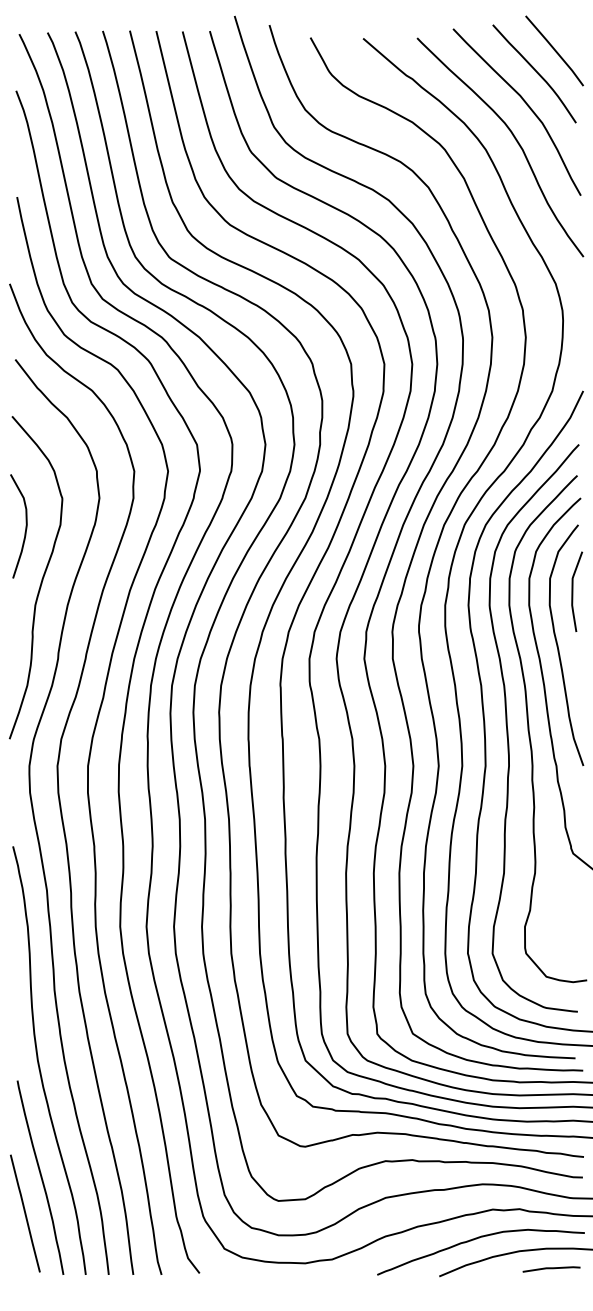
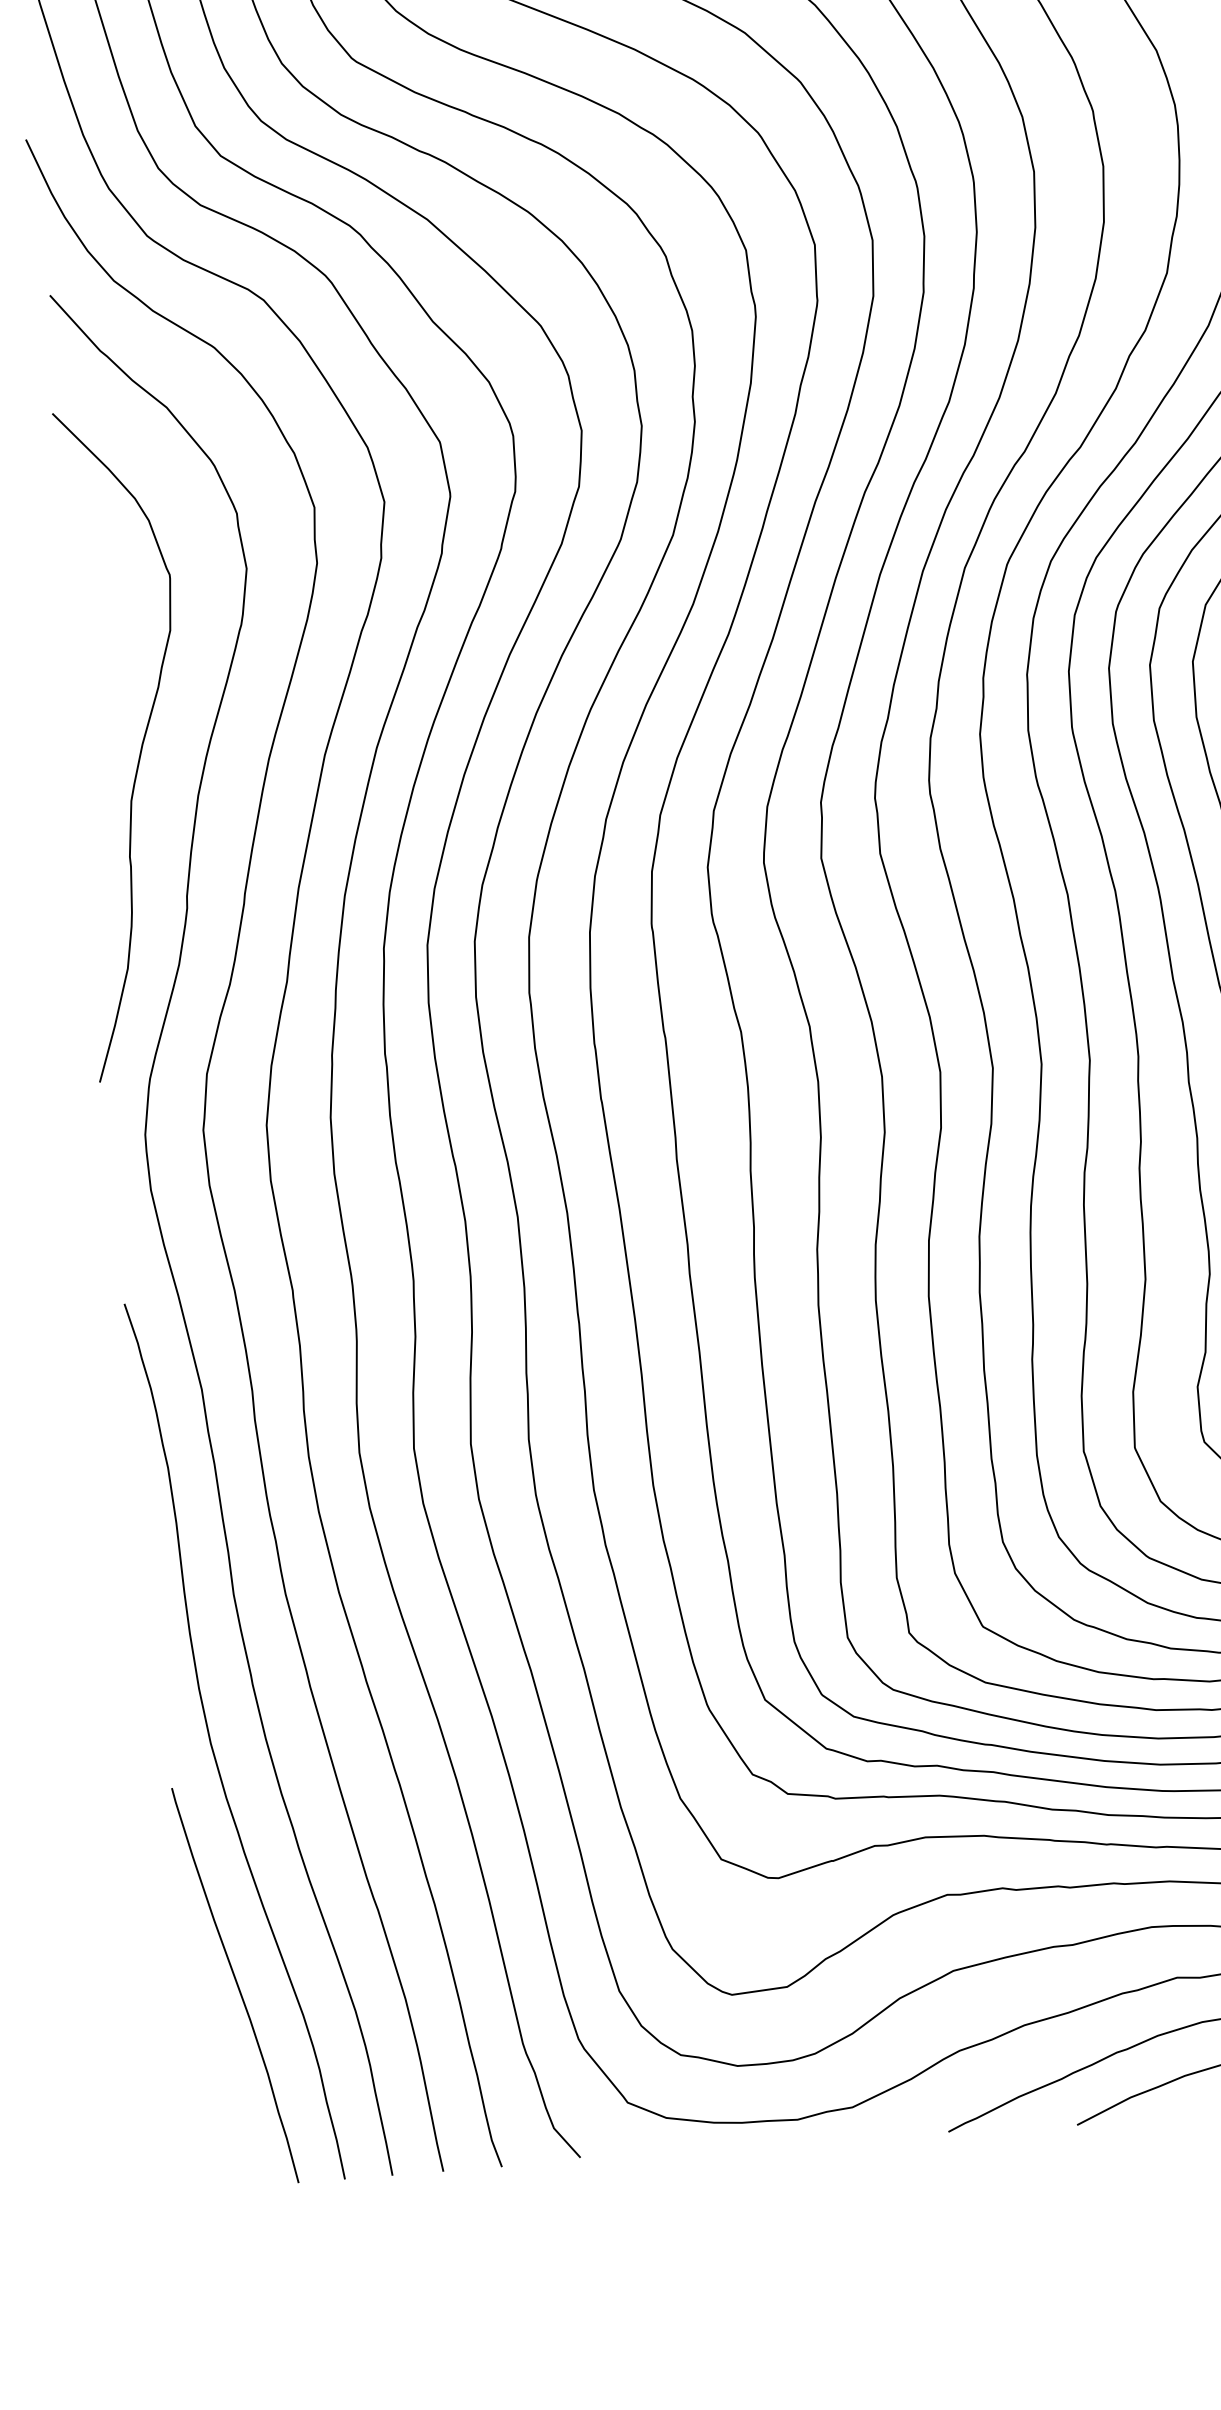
curve: (25, 526) -> (98, 639), removed
line: (25, 1213) -> (210, 2062), removed

